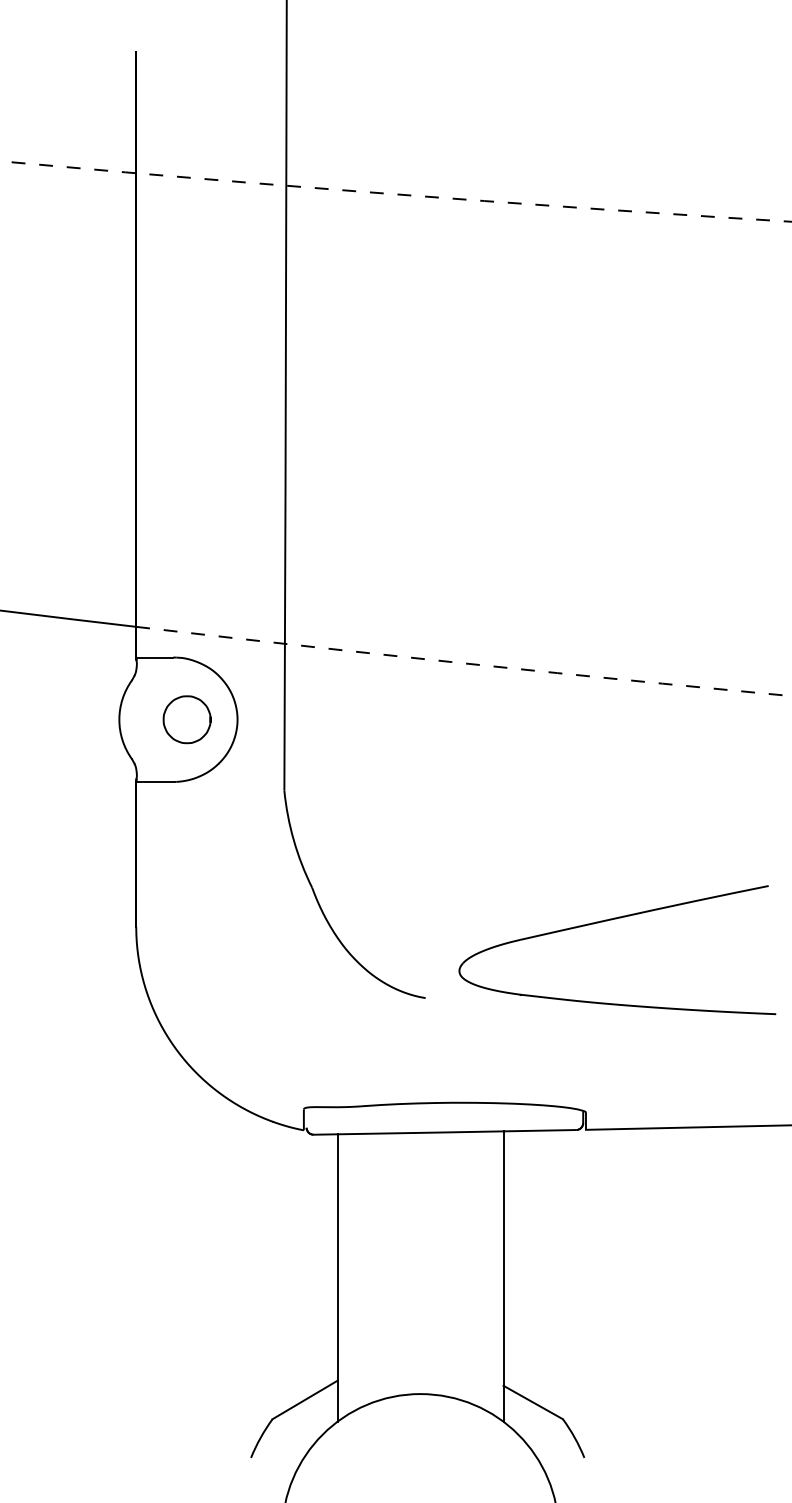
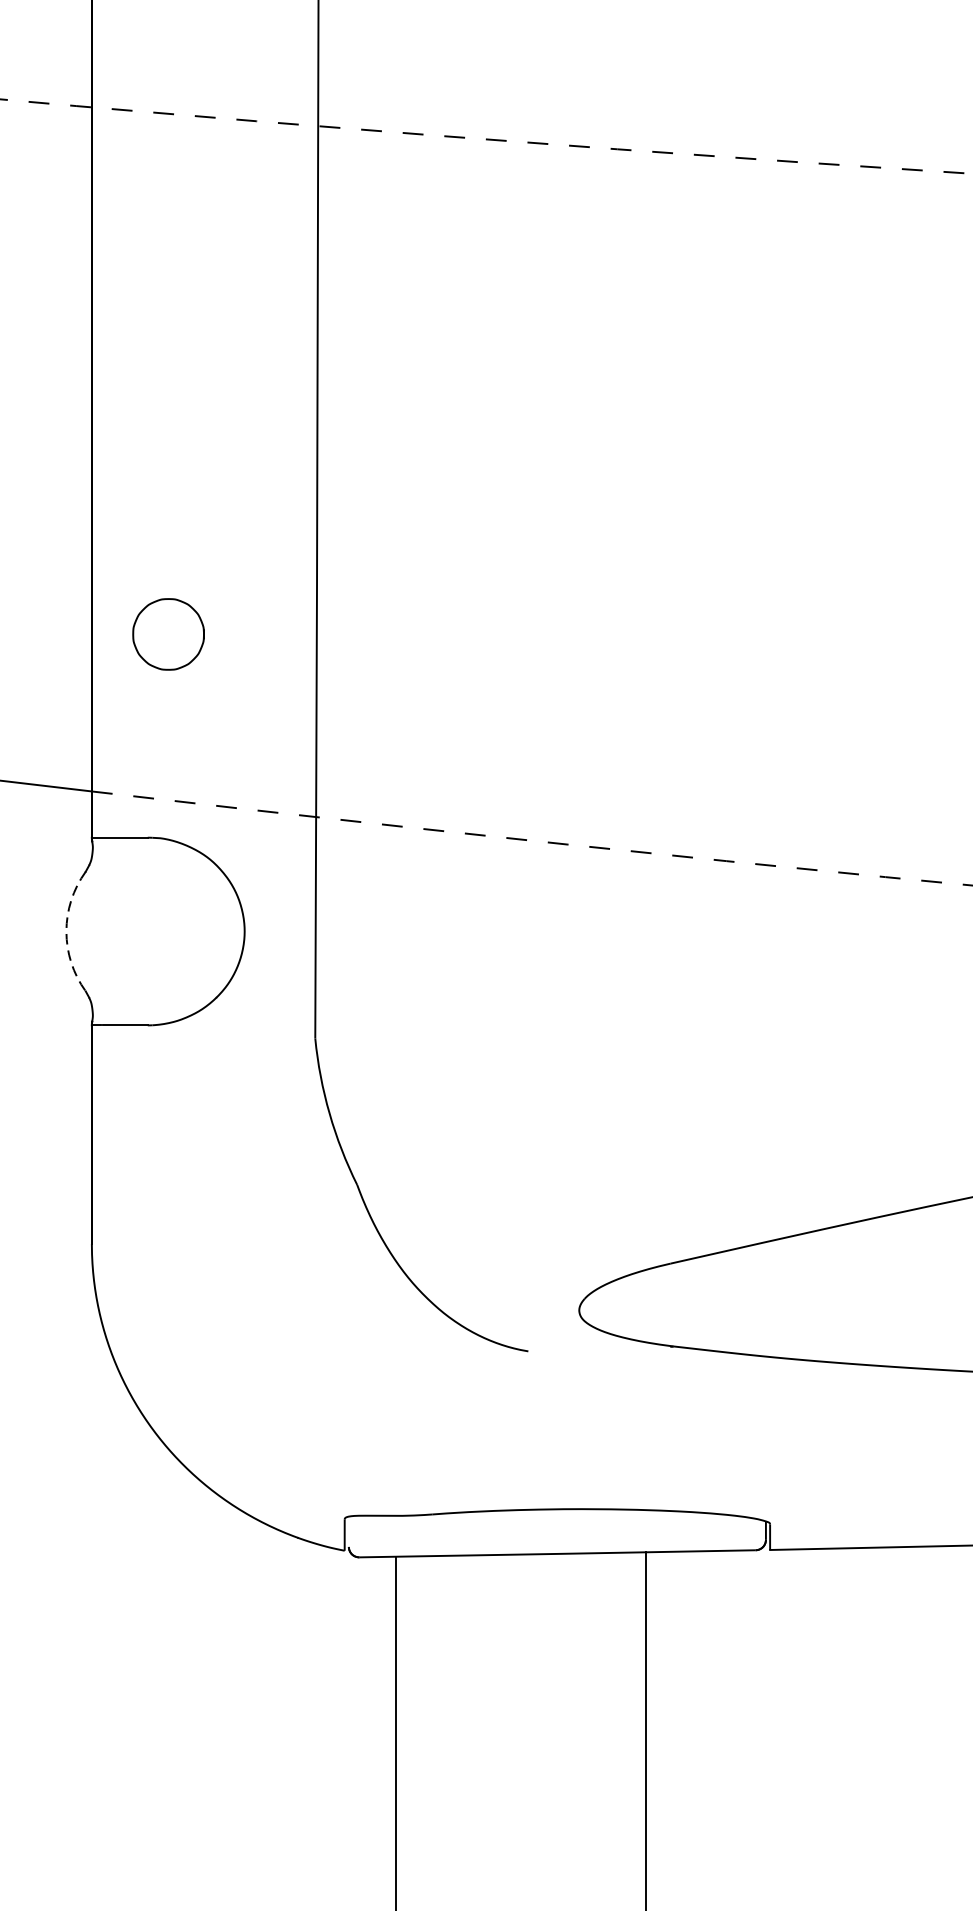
curve: (166, 711) -> (137, 621), moved
arc: (119, 719) -> (66, 931), solid -> dashed

